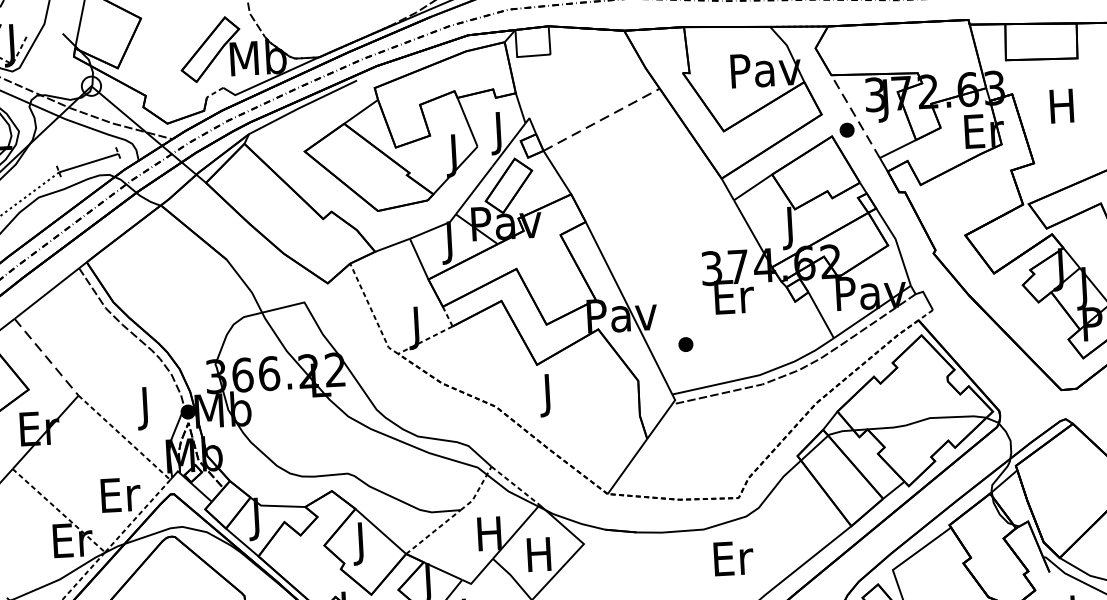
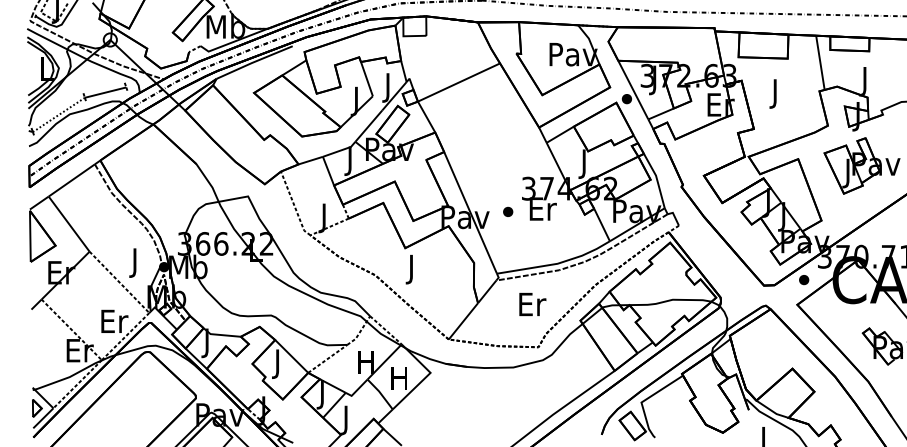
text: (1061, 110) -> (774, 93), H -> J
line: (855, 117) -> (633, 90), dashed -> solid
line: (602, 119) -> (459, 82), dashed -> solid
part: (686, 343) -> (508, 211), moved
line: (47, 357) -> (69, 224), dashed -> solid
text: (733, 558) -> (532, 304), moved

